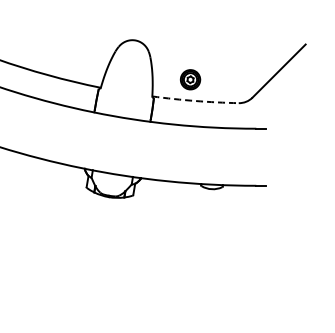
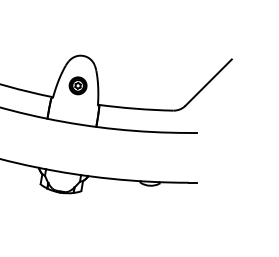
part: (190, 79) -> (78, 85), moved
arc: (195, 101) -> (135, 109), dashed -> solid

